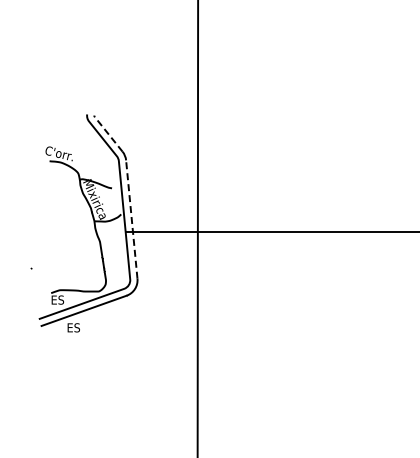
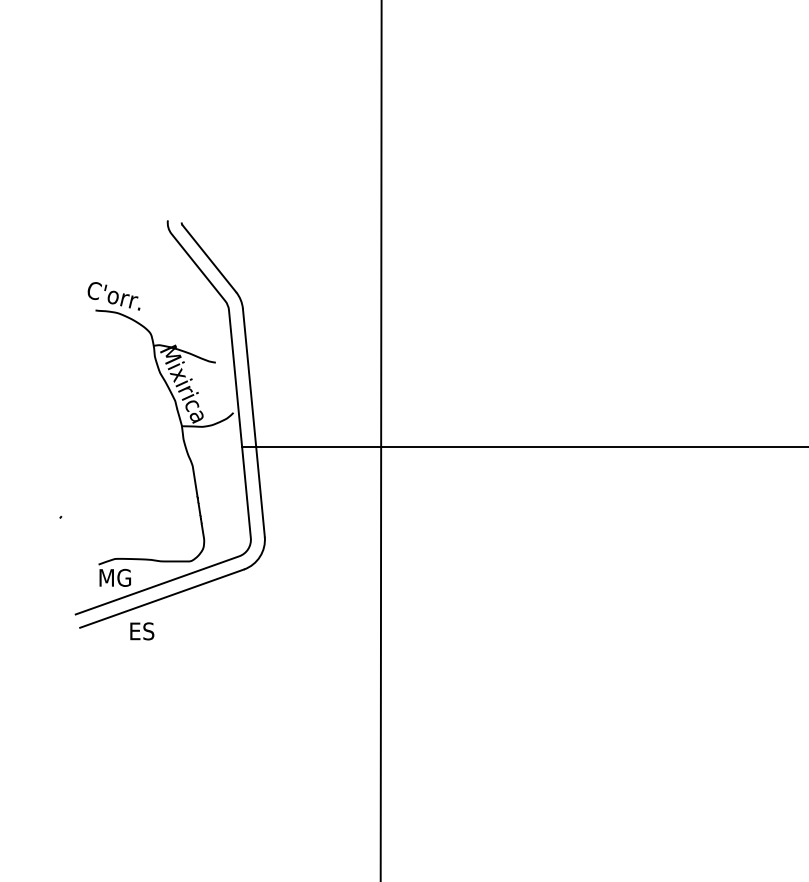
line: (108, 133) -> (209, 257), dashed -> solid
line: (131, 219) -> (253, 422), dashed -> solid
text: (59, 299) -> (114, 576), ES -> MG

